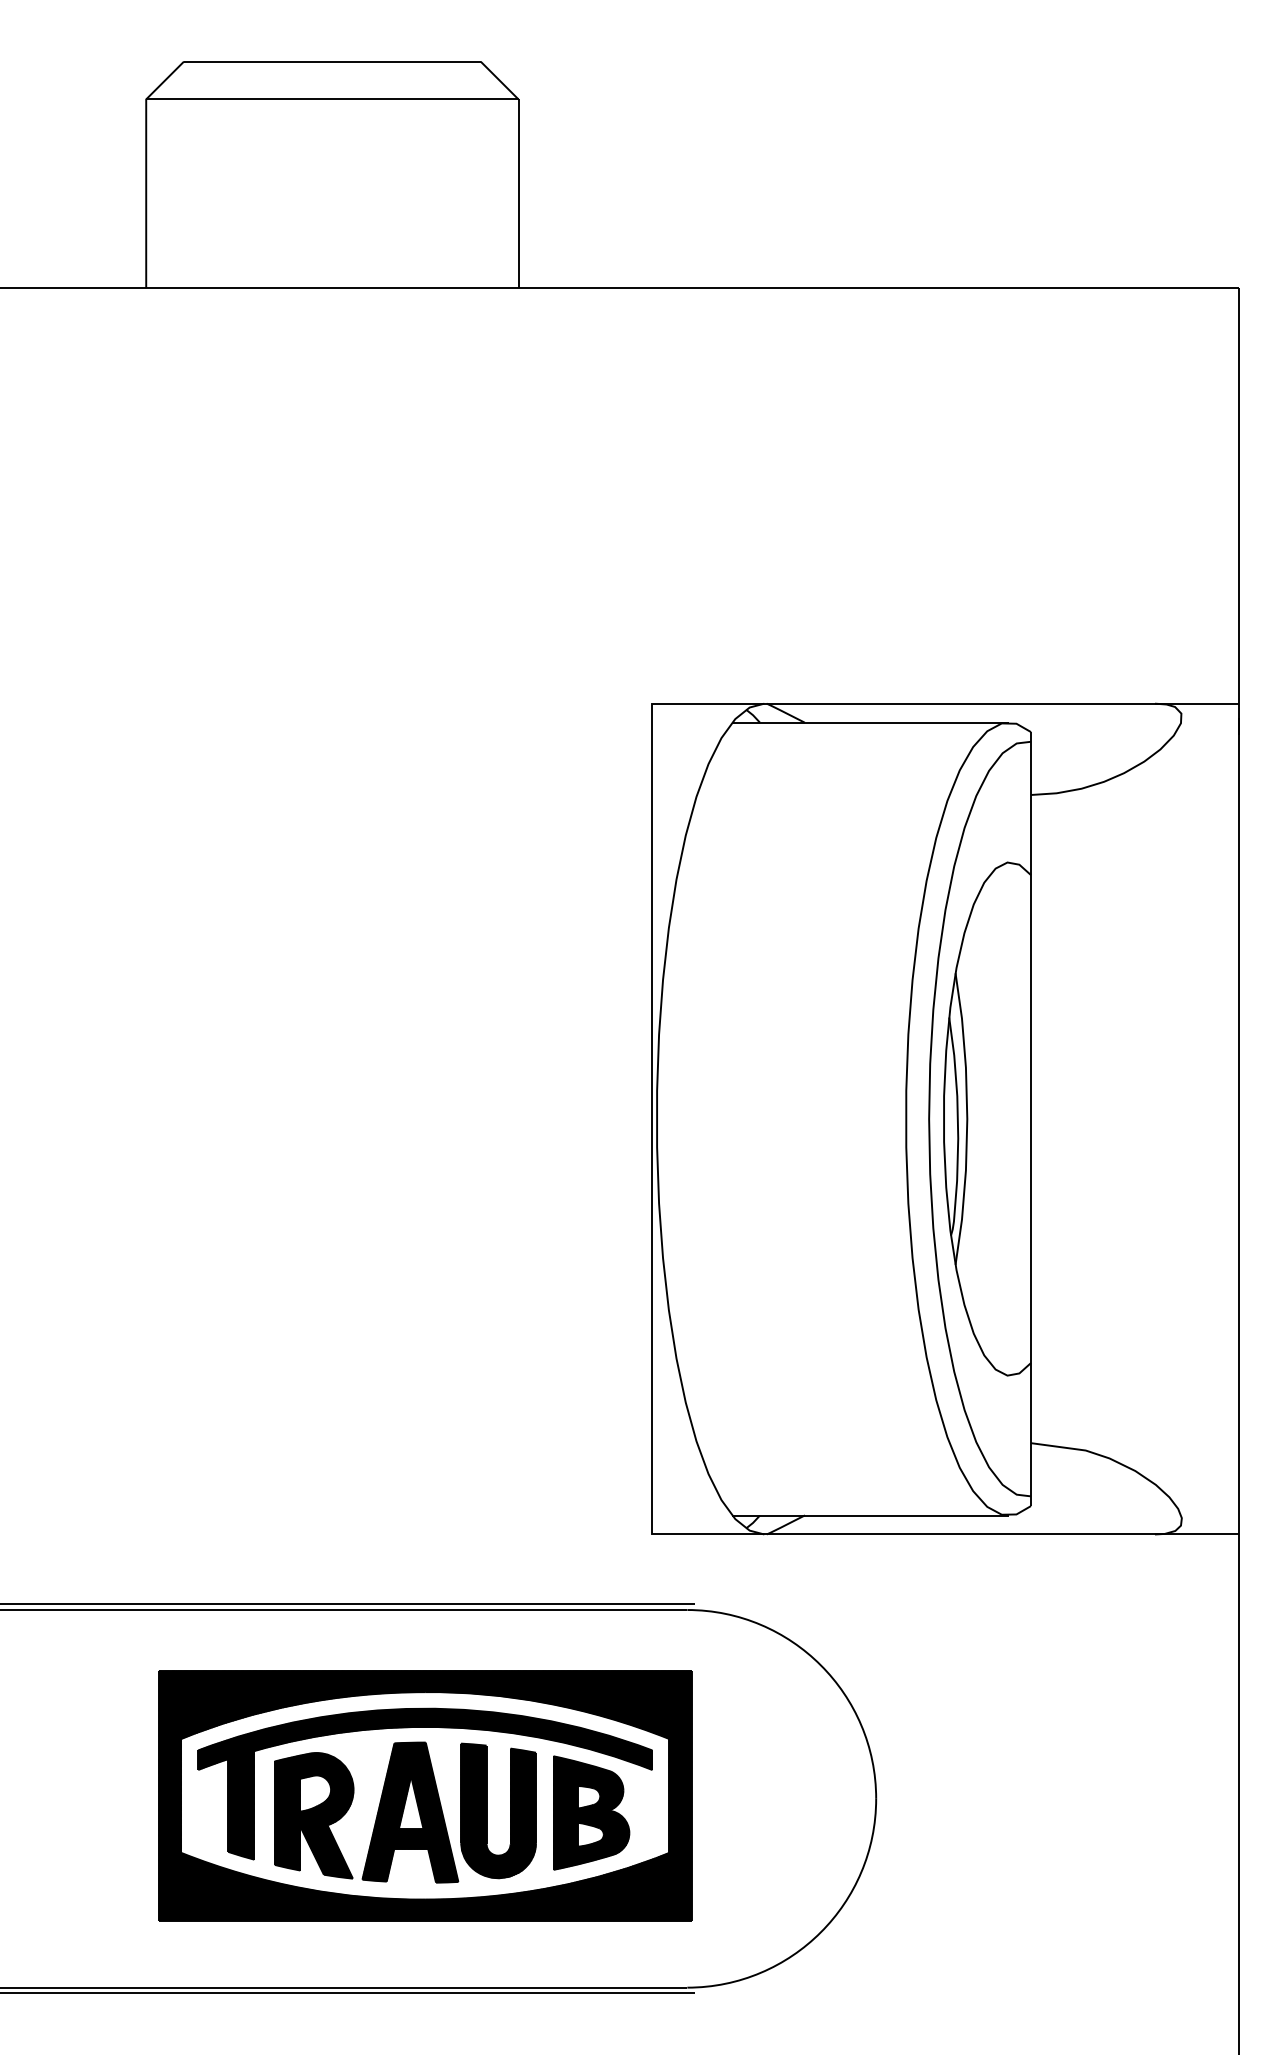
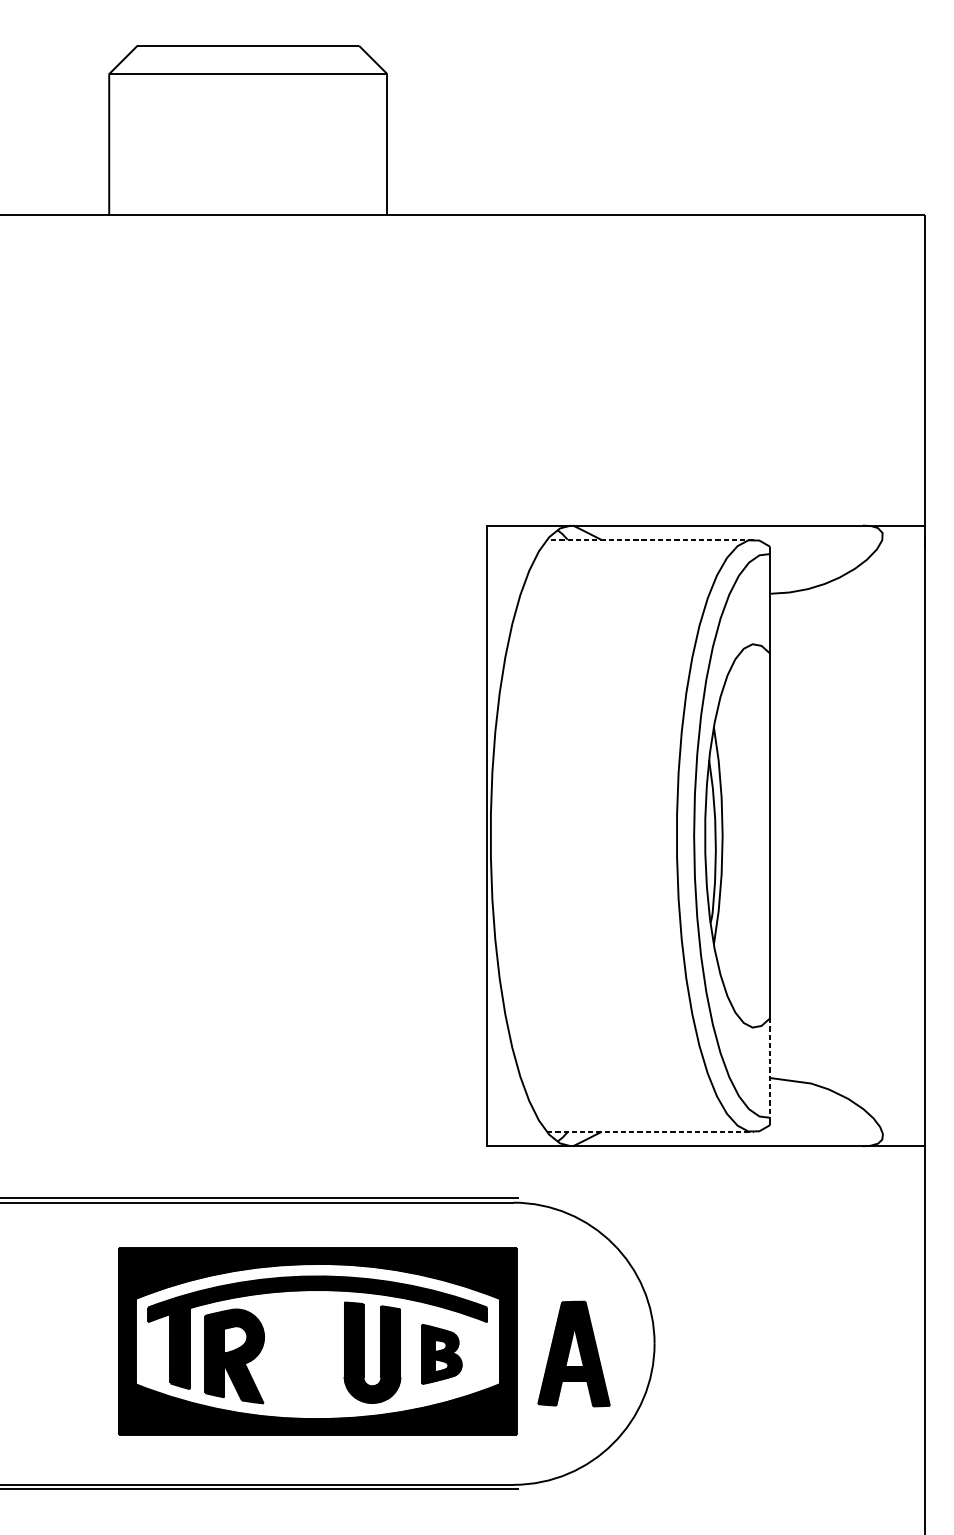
line: (869, 722) -> (649, 539), solid -> dashed
line: (1031, 1429) -> (770, 1067), solid -> dashed
line: (870, 1515) -> (650, 1132), solid -> dashed
part: (410, 1812) -> (574, 1353), moved
part: (591, 1812) -> (441, 1353), size x0.7

